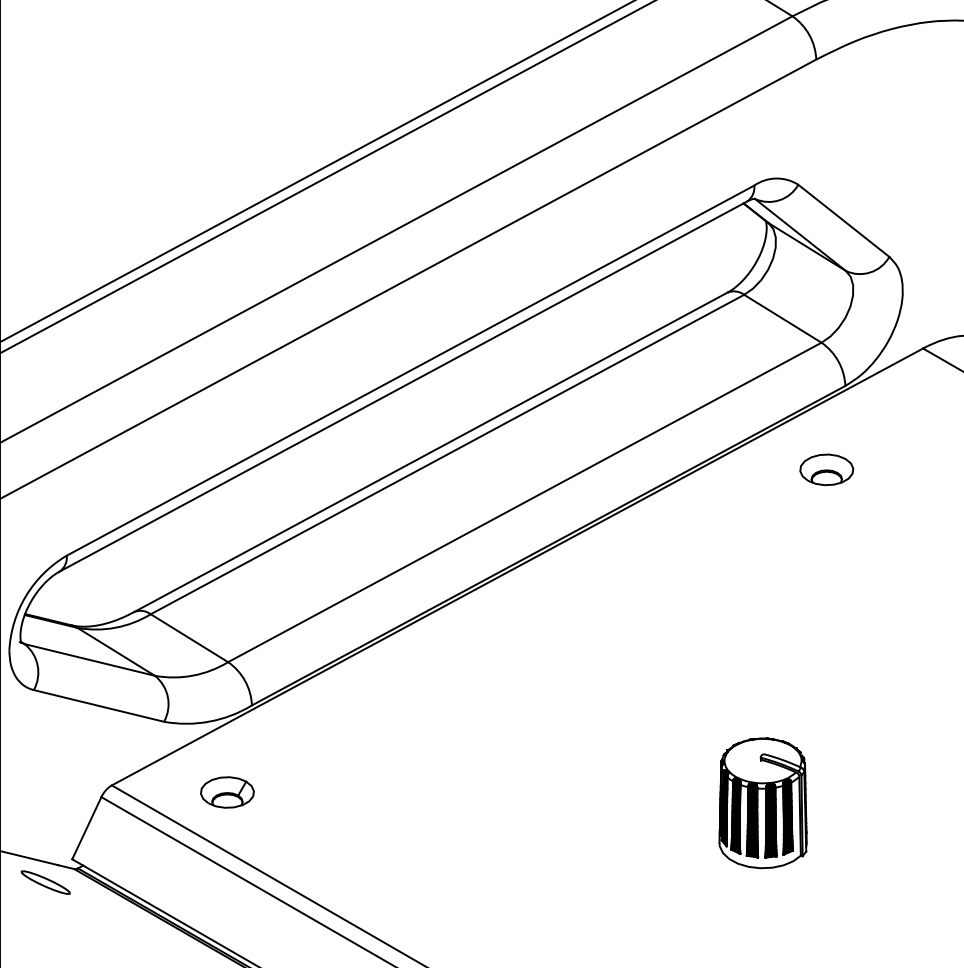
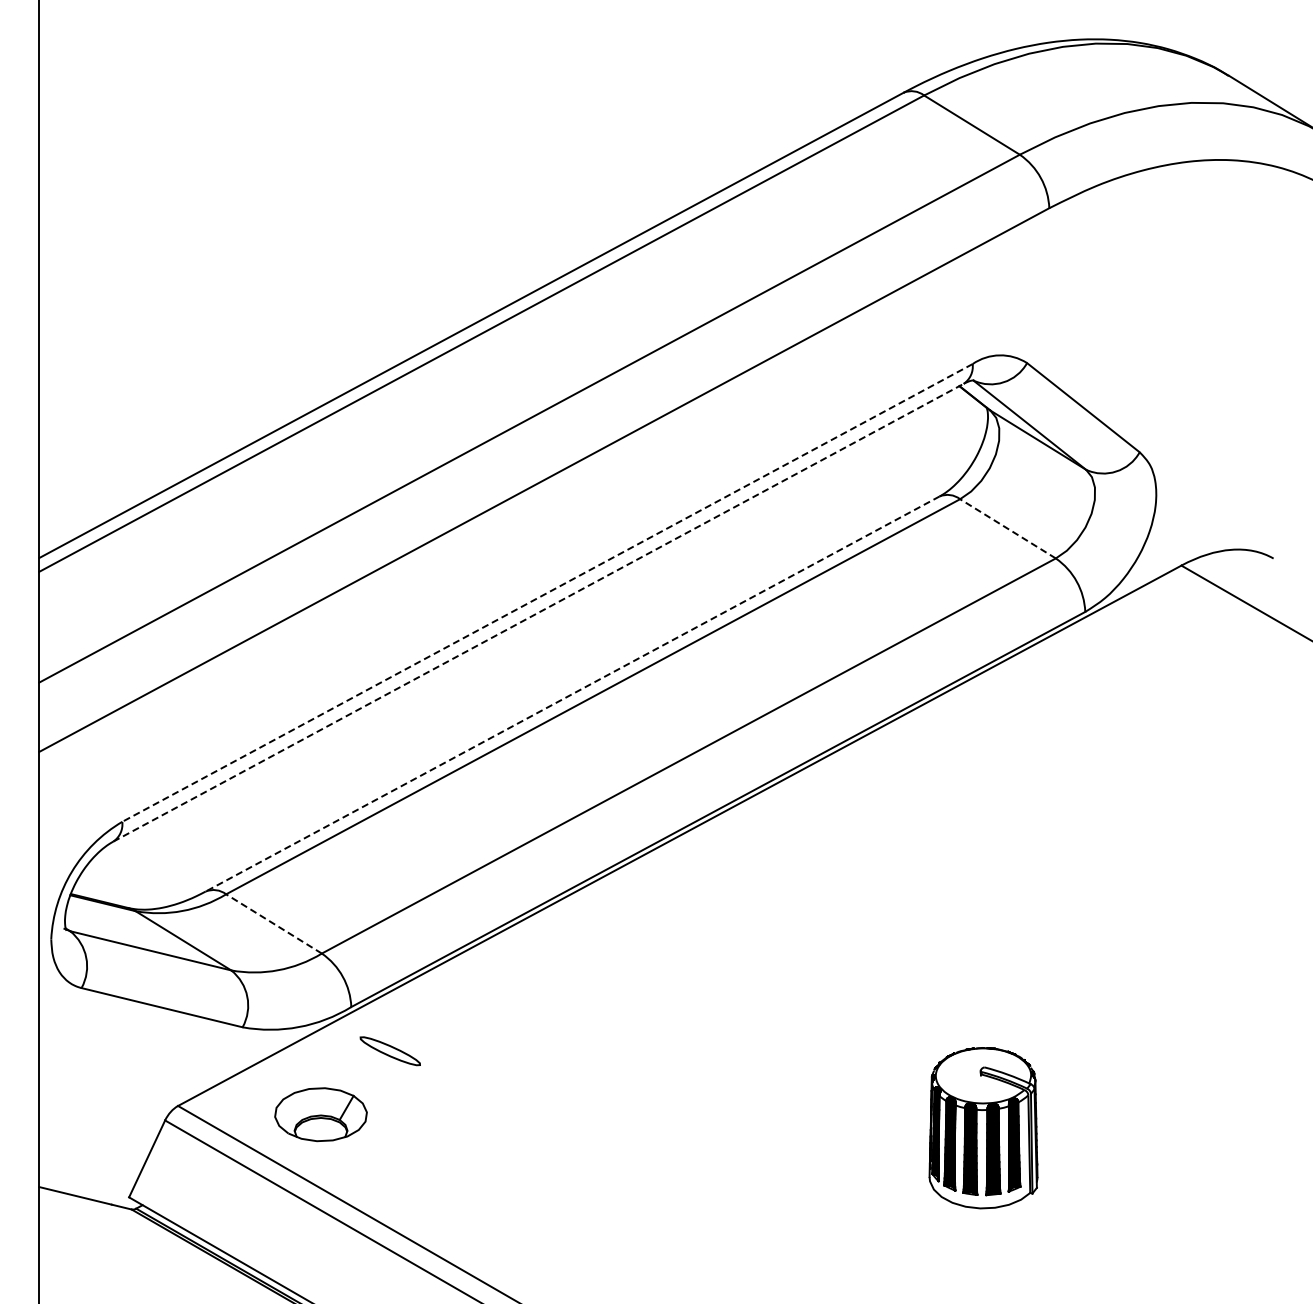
line: (782, 318) -> (1007, 528), solid -> dashed
line: (410, 370) -> (547, 592), solid -> dashed
line: (403, 386) -> (538, 612), solid -> dashed
line: (430, 452) -> (572, 694), solid -> dashed
part: (826, 469) -> (1061, 715), removed
line: (189, 637) -> (273, 923), solid -> dashed
part: (227, 792) -> (320, 1114), size x1.4
part: (45, 882) -> (389, 1051), moved

